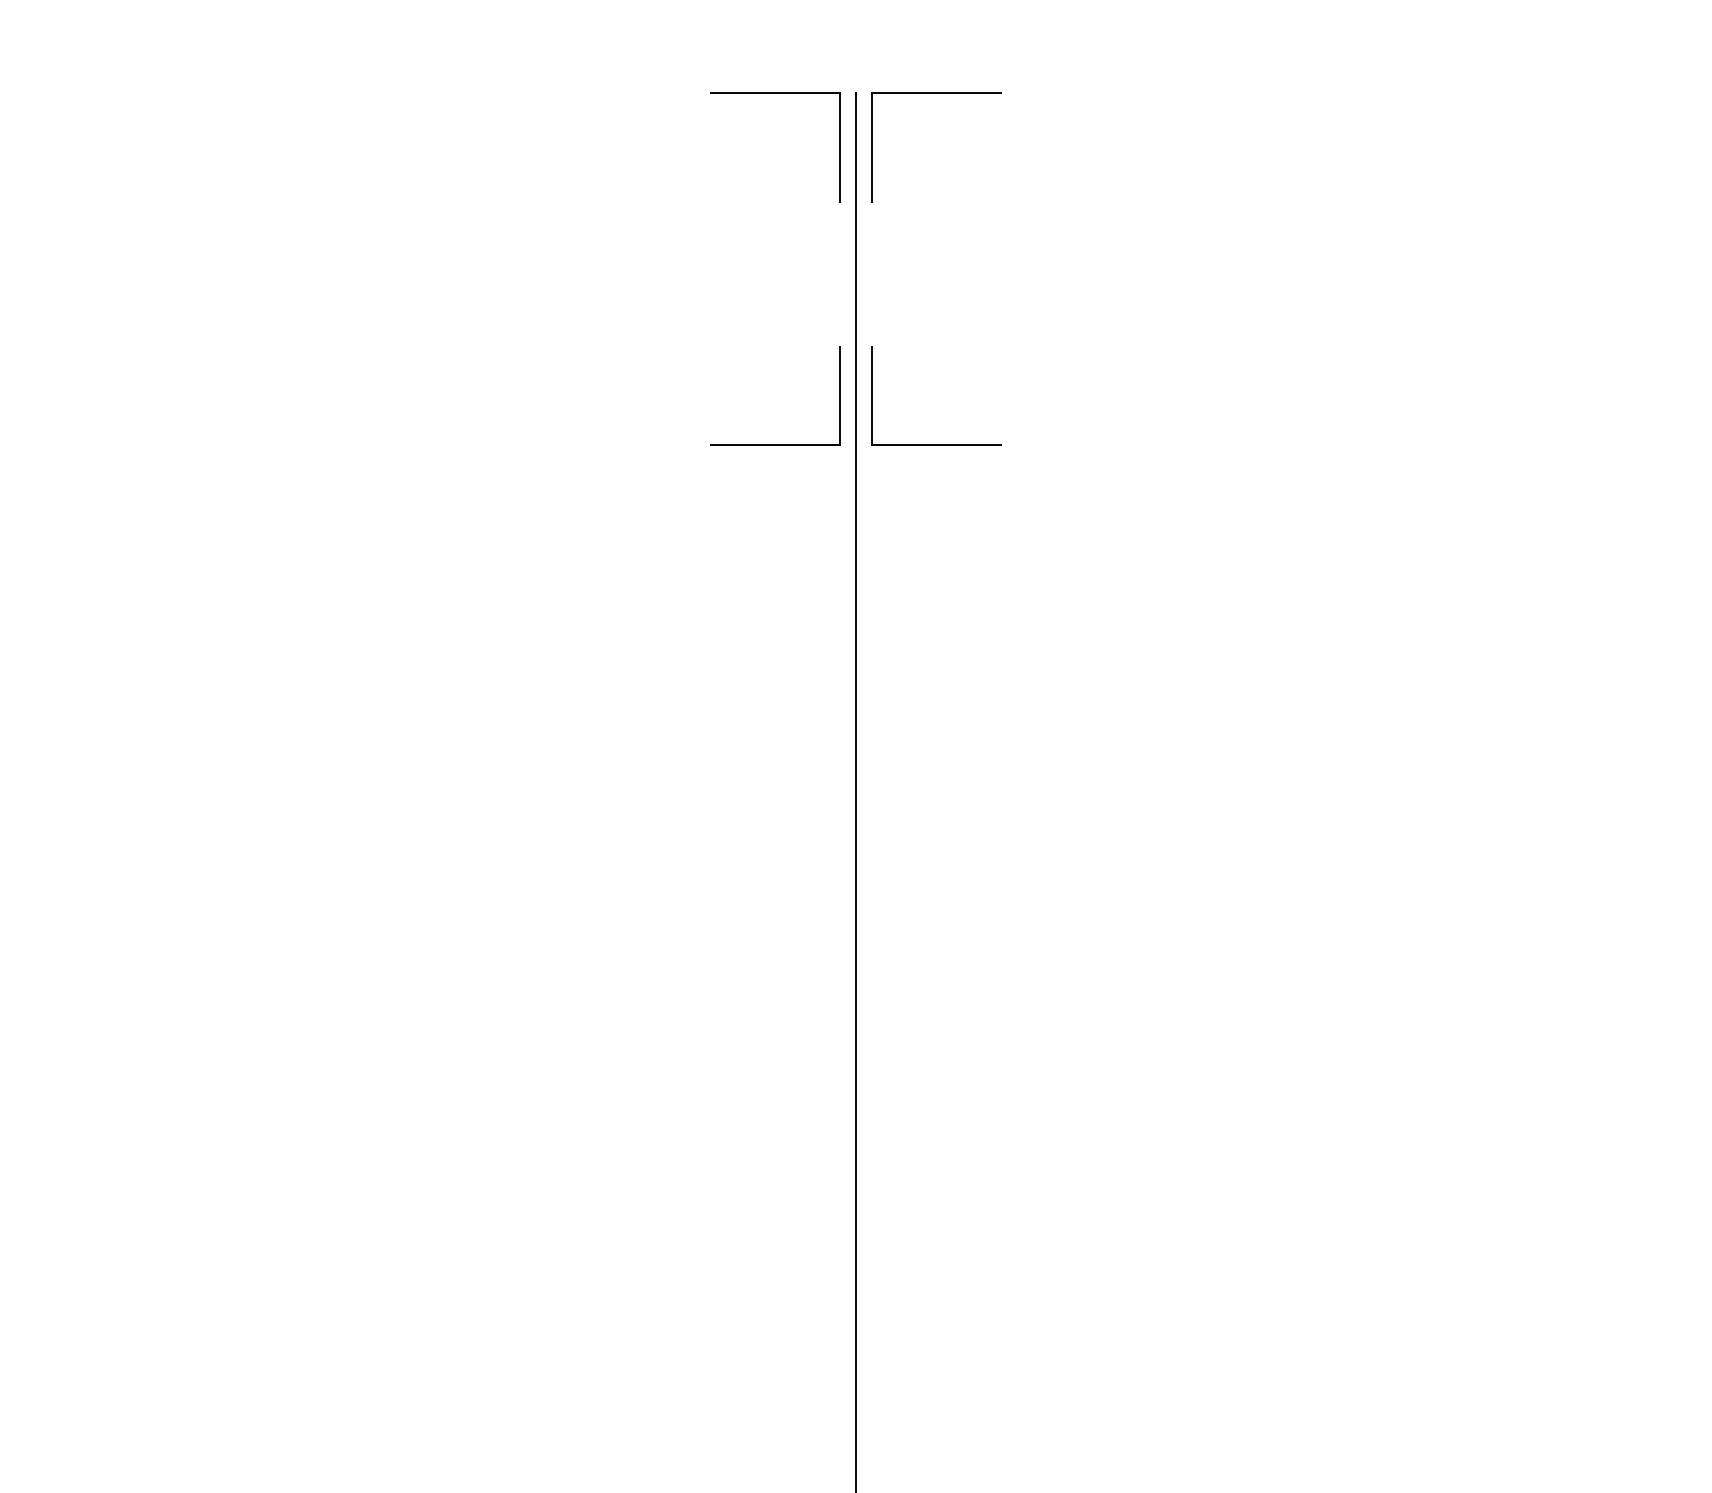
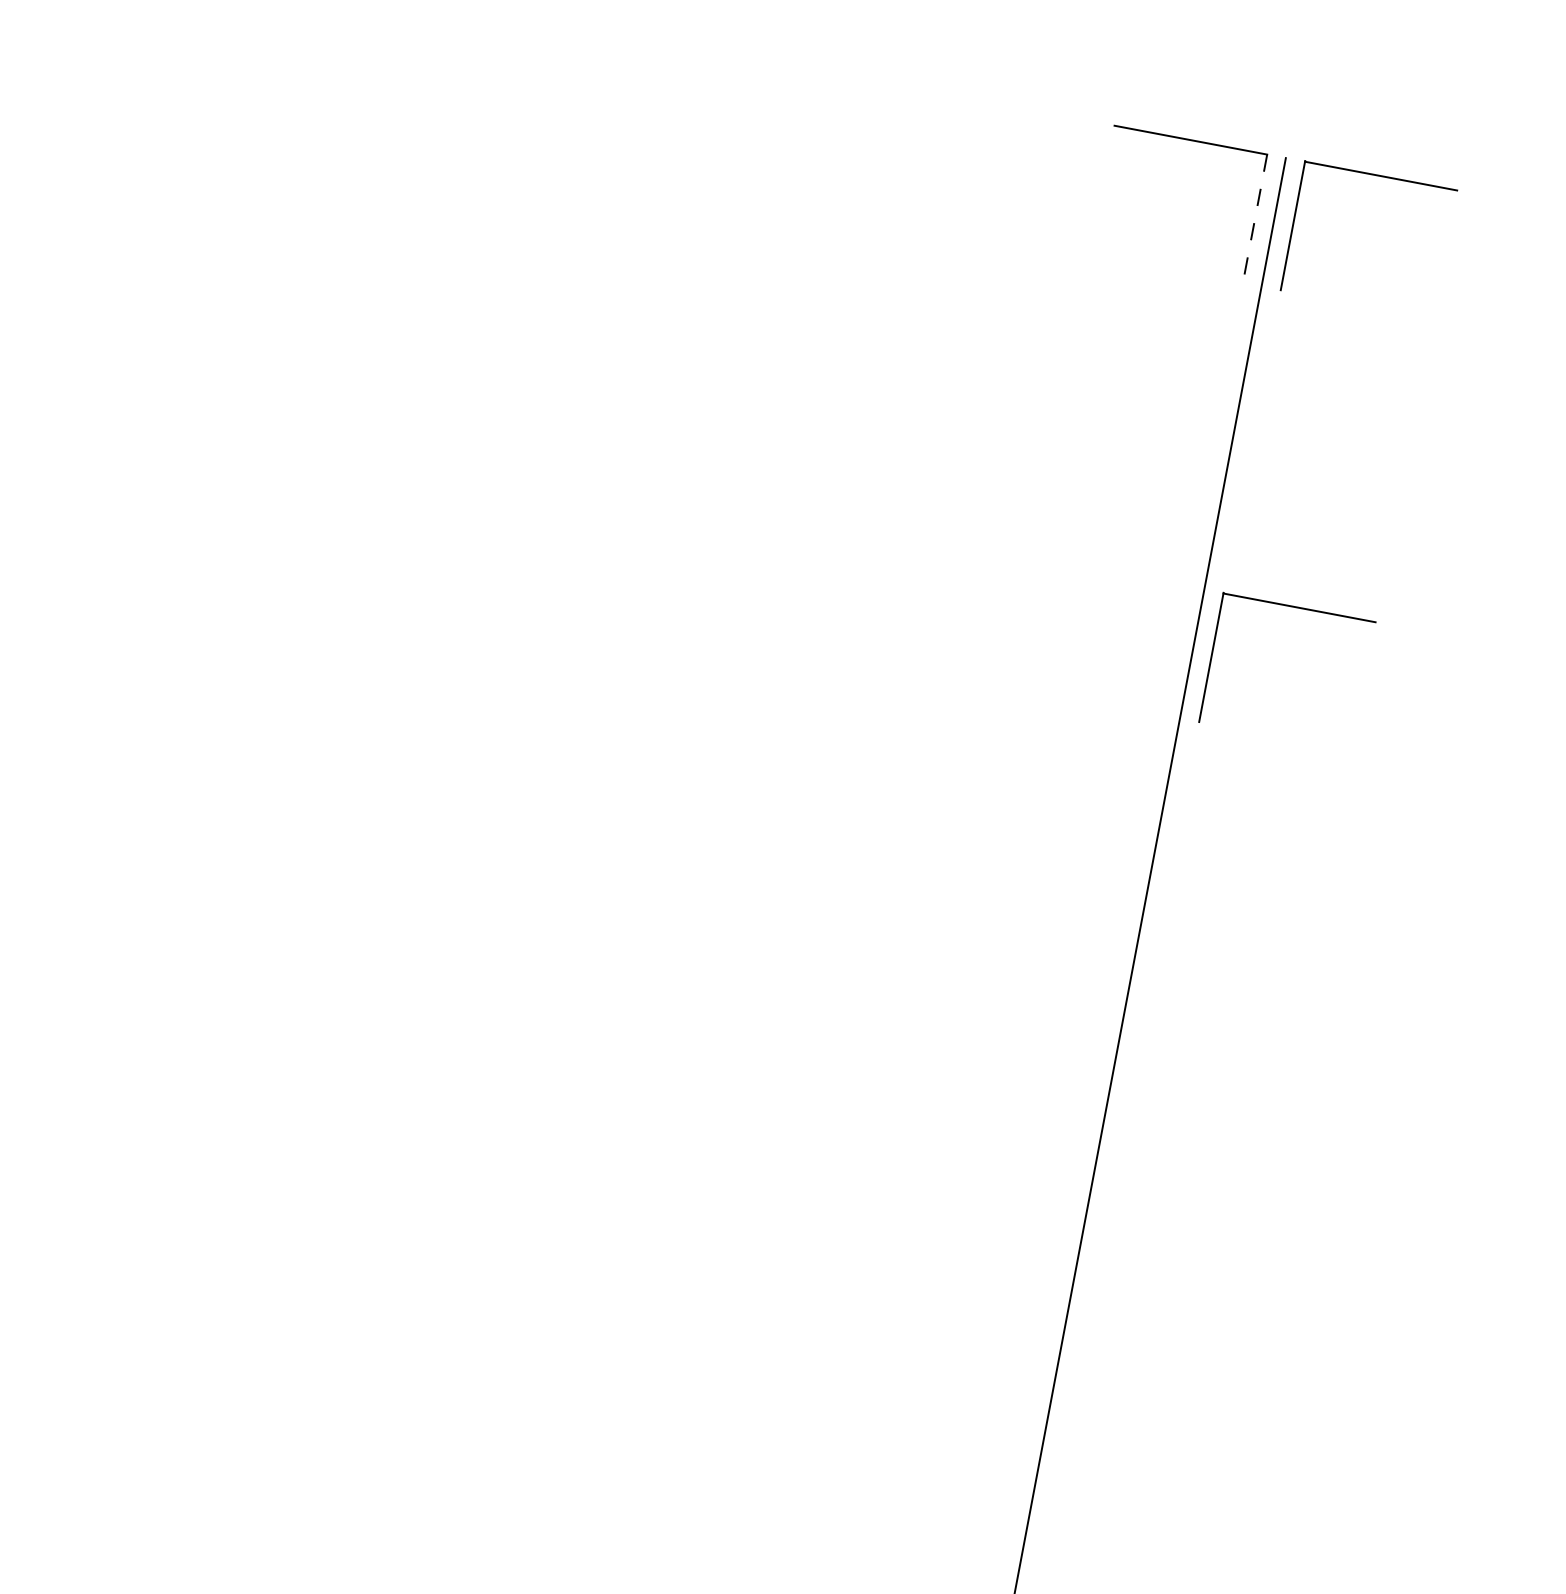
line: (840, 148) -> (1255, 220), solid -> dashed
part: (775, 444) -> (1112, 555), removed
part: (936, 444) -> (1302, 591), removed
part: (936, 458) -> (1299, 608), added

